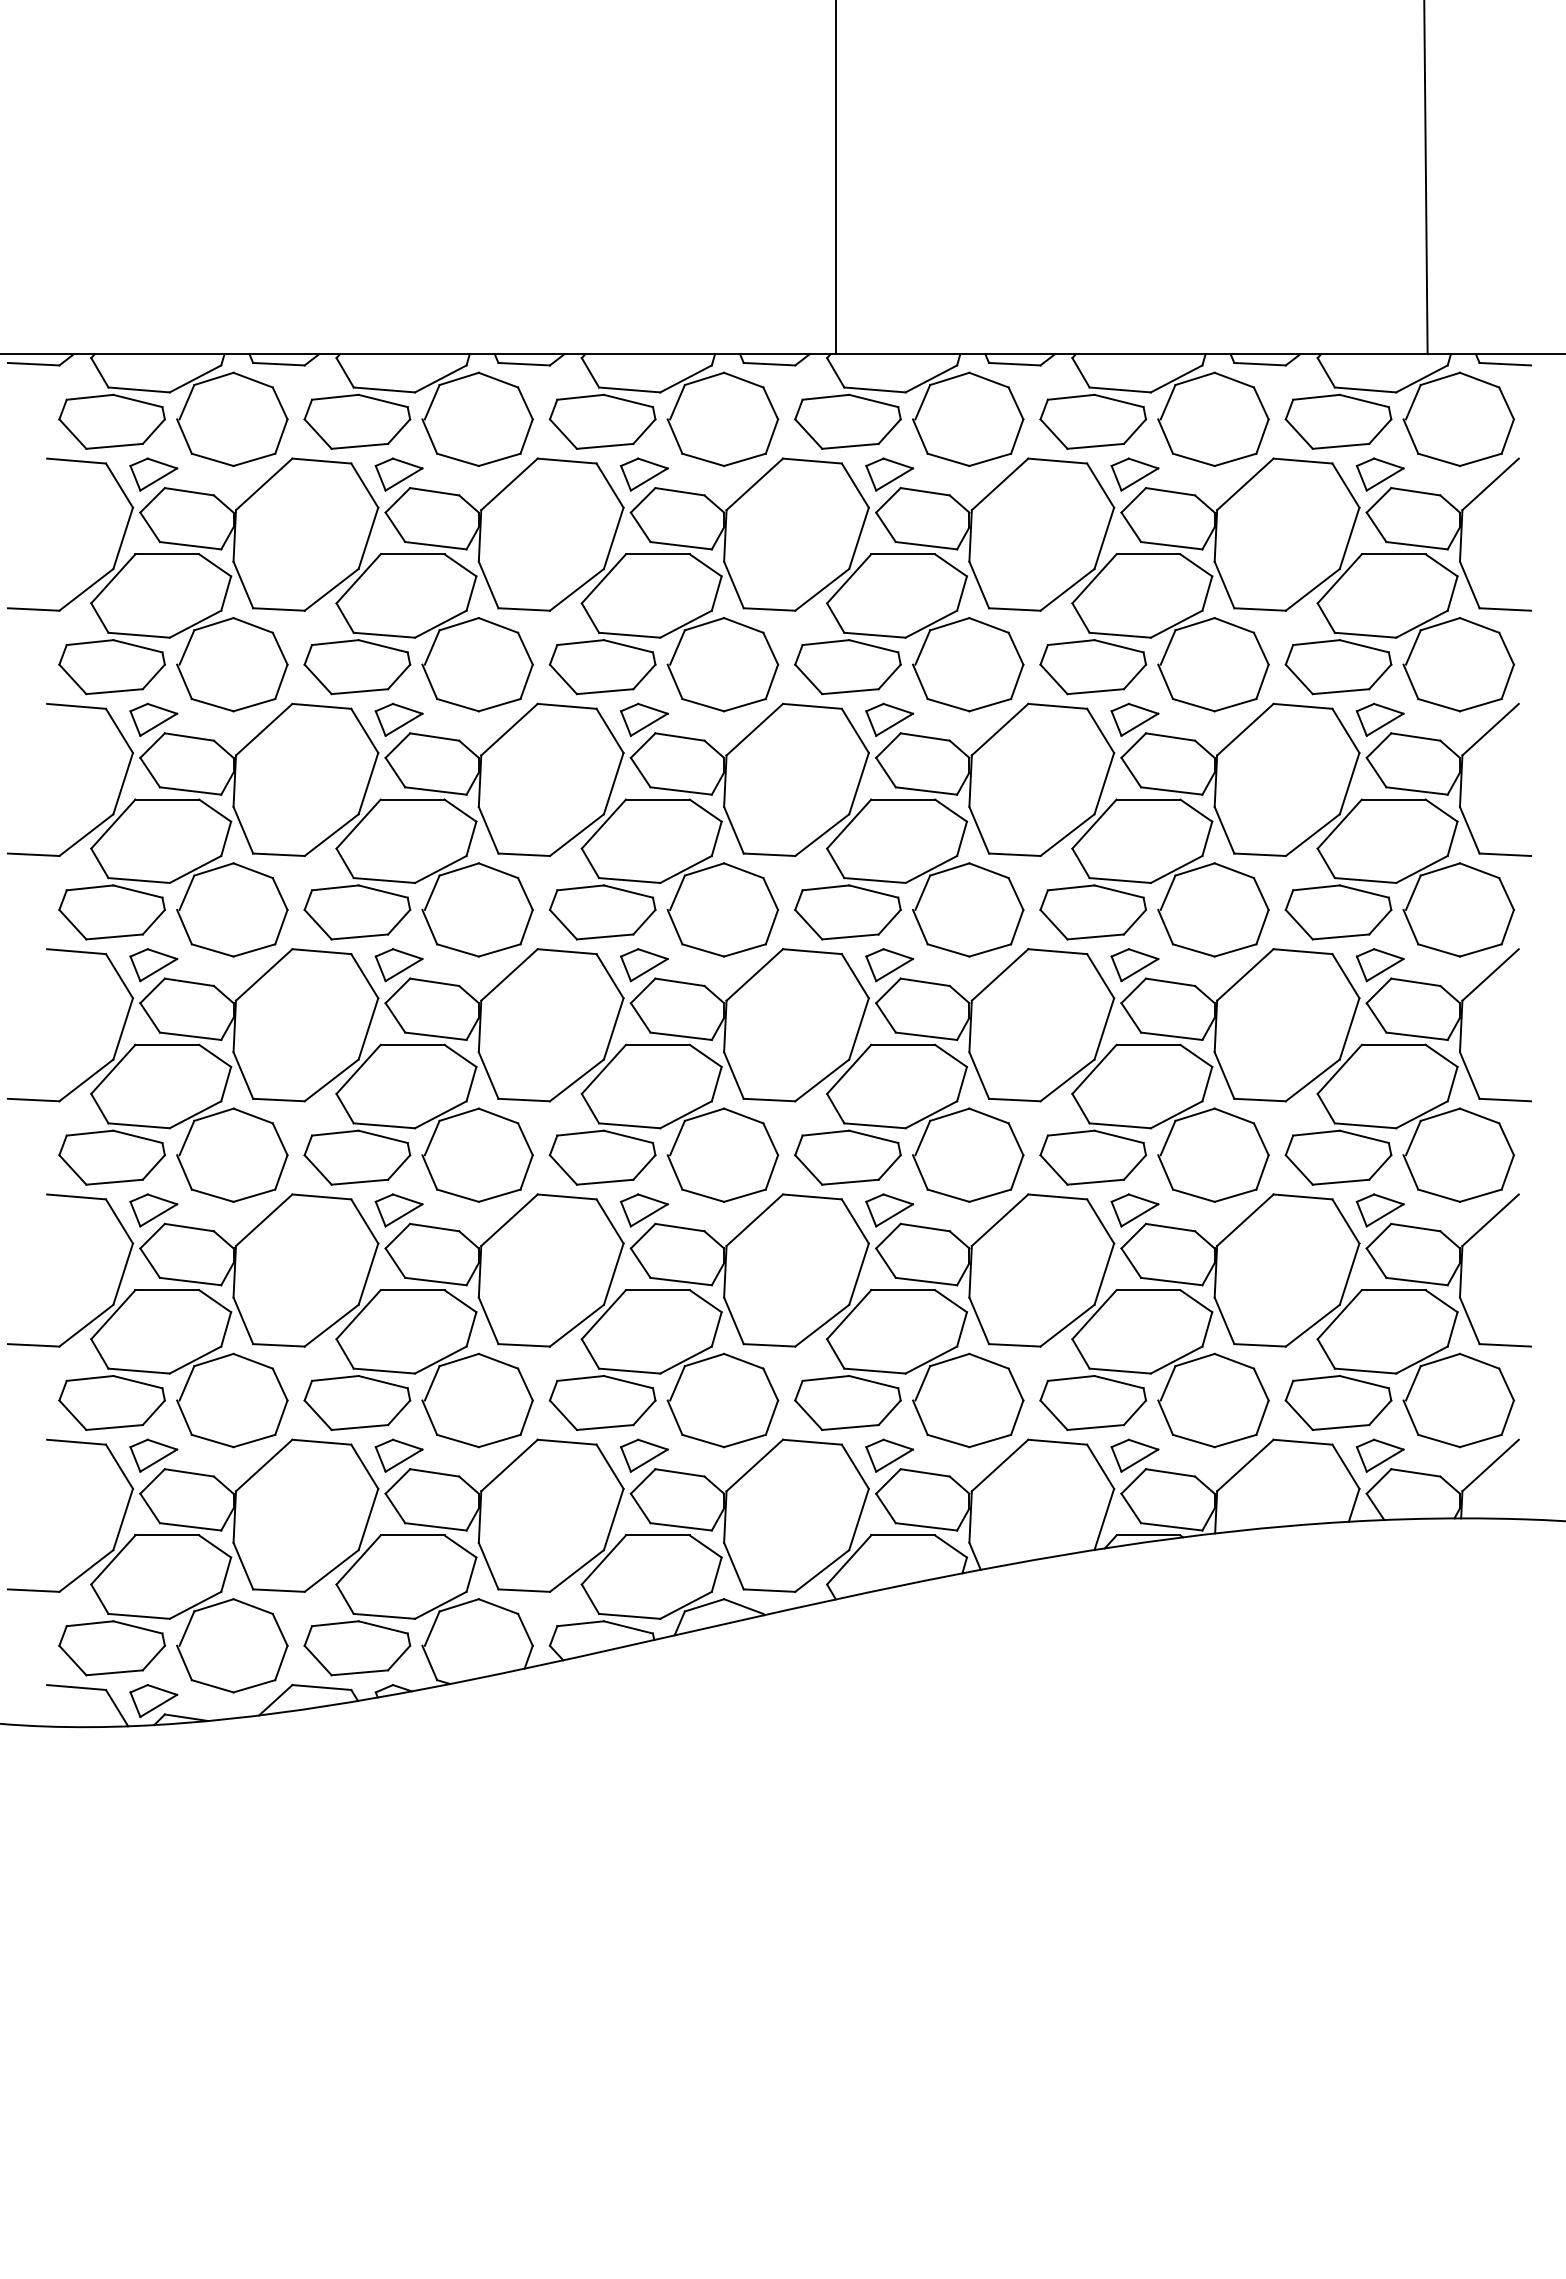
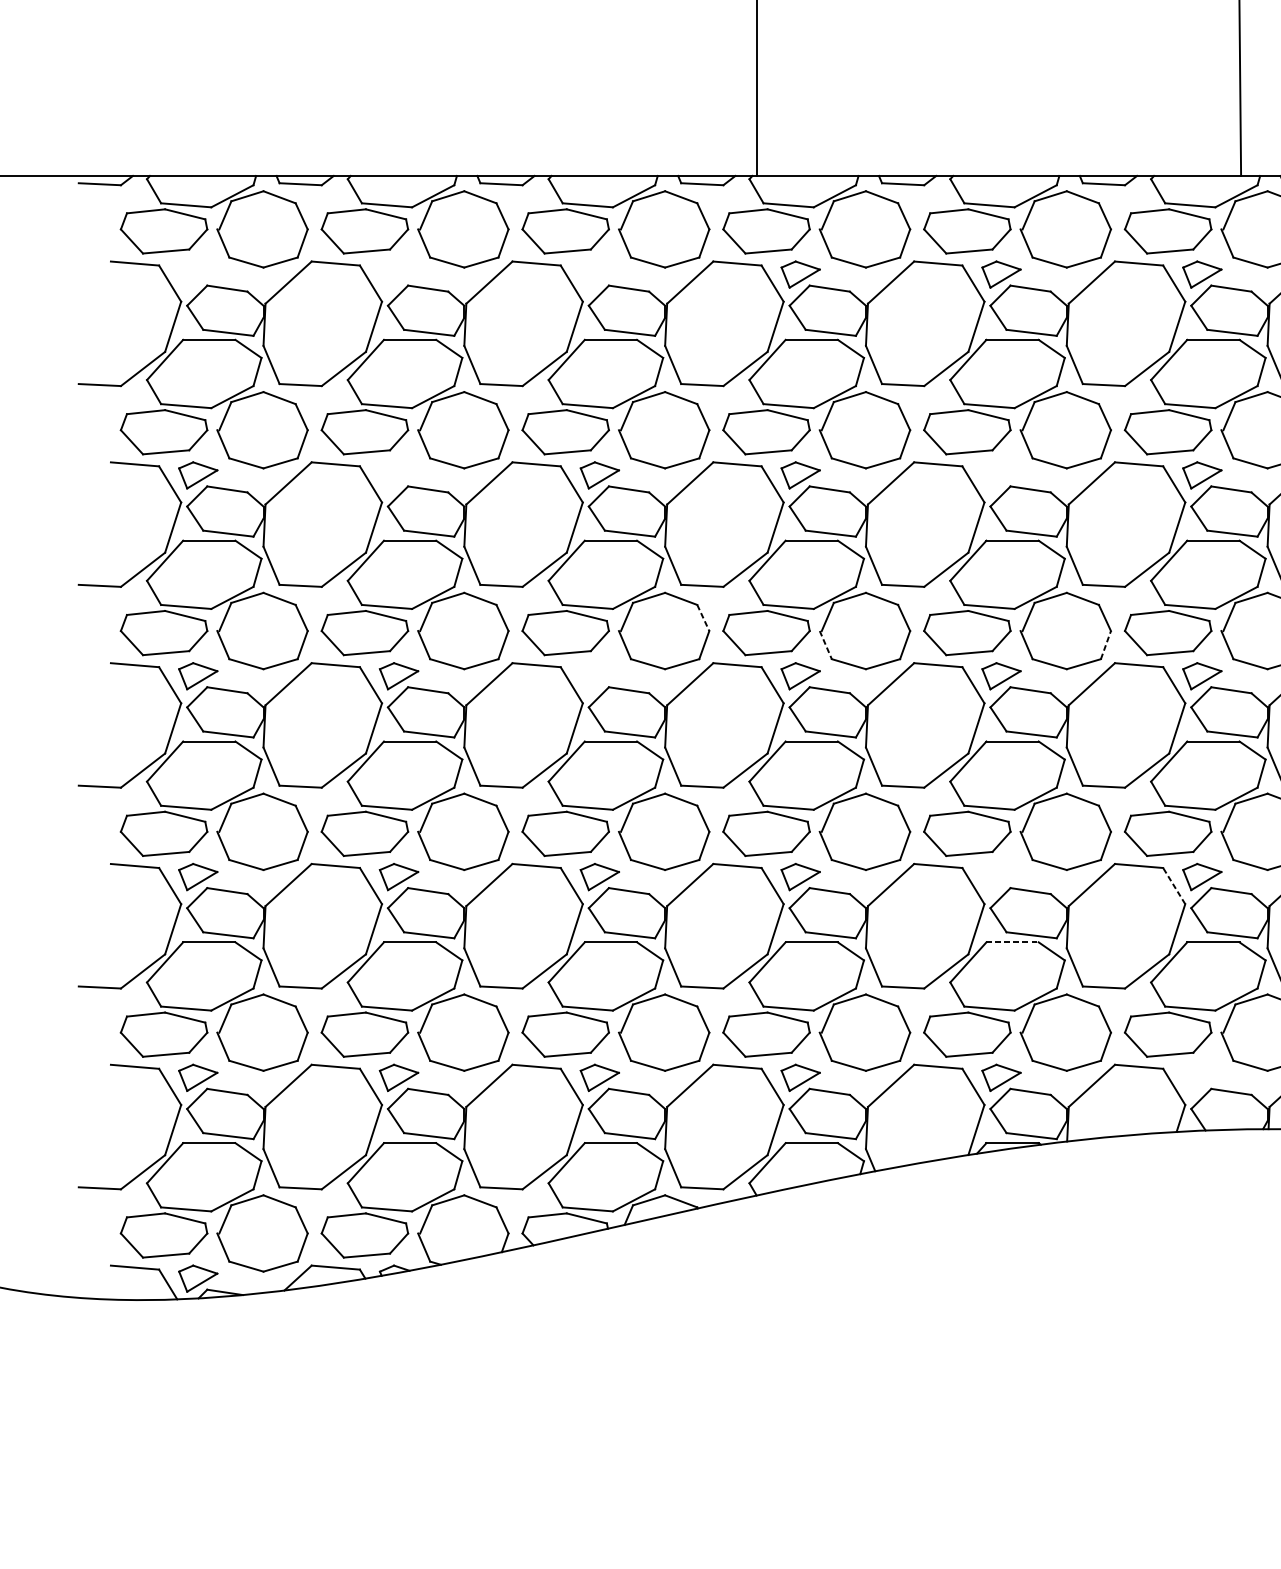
part: (153, 474) -> (197, 274), removed
part: (398, 474) -> (398, 274), removed
part: (644, 474) -> (599, 274), removed
part: (398, 719) -> (398, 475), removed
part: (1134, 719) -> (1001, 475), removed
line: (770, 894) -> (703, 618), solid -> dashed
line: (1262, 926) -> (1105, 644), solid -> dashed
line: (920, 927) -> (825, 645), solid -> dashed
part: (644, 965) -> (599, 676), removed
part: (1134, 1210) -> (1001, 877), removed
line: (1345, 1221) -> (1173, 886), solid -> dashed
line: (1148, 1290) -> (1012, 942), solid -> dashed
part: (1379, 1455) -> (1201, 1077), removed

